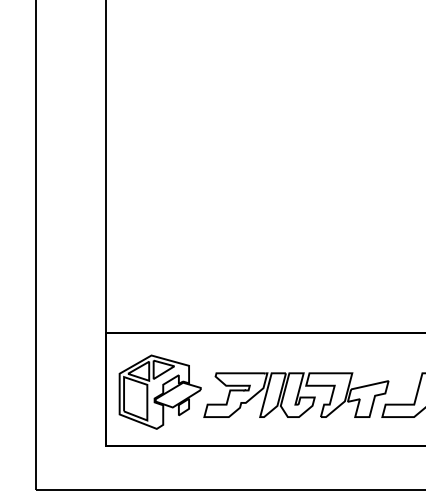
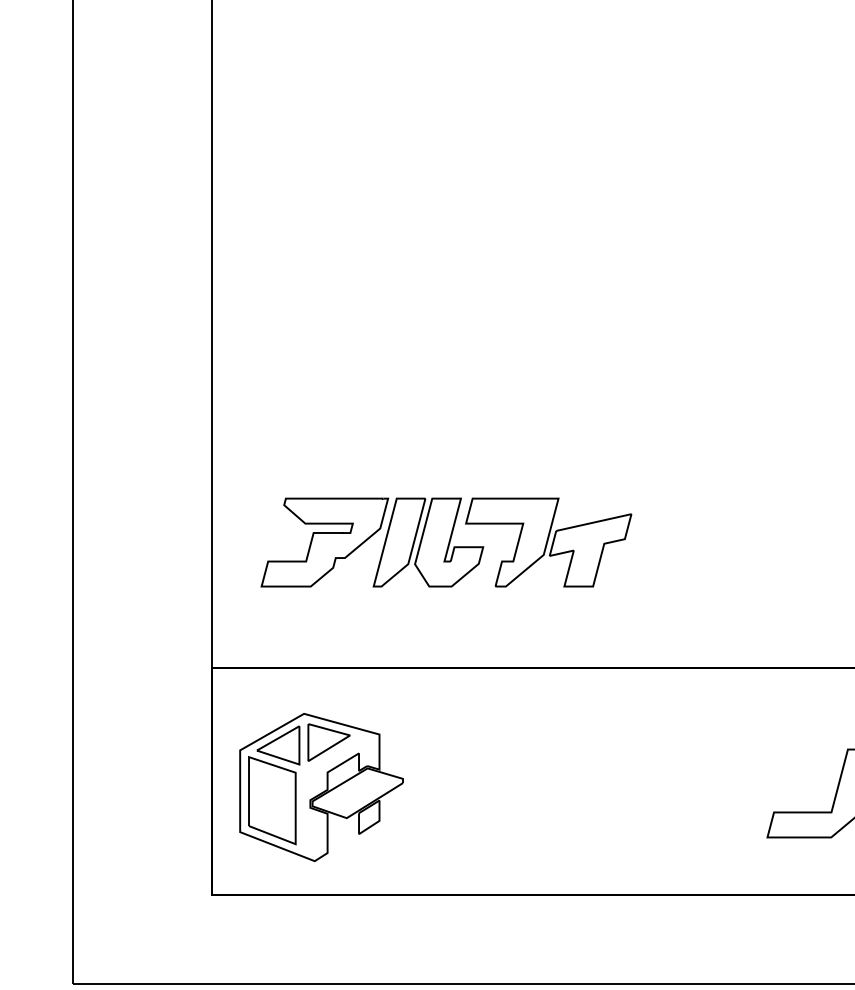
part: (296, 394) -> (446, 541), moved

